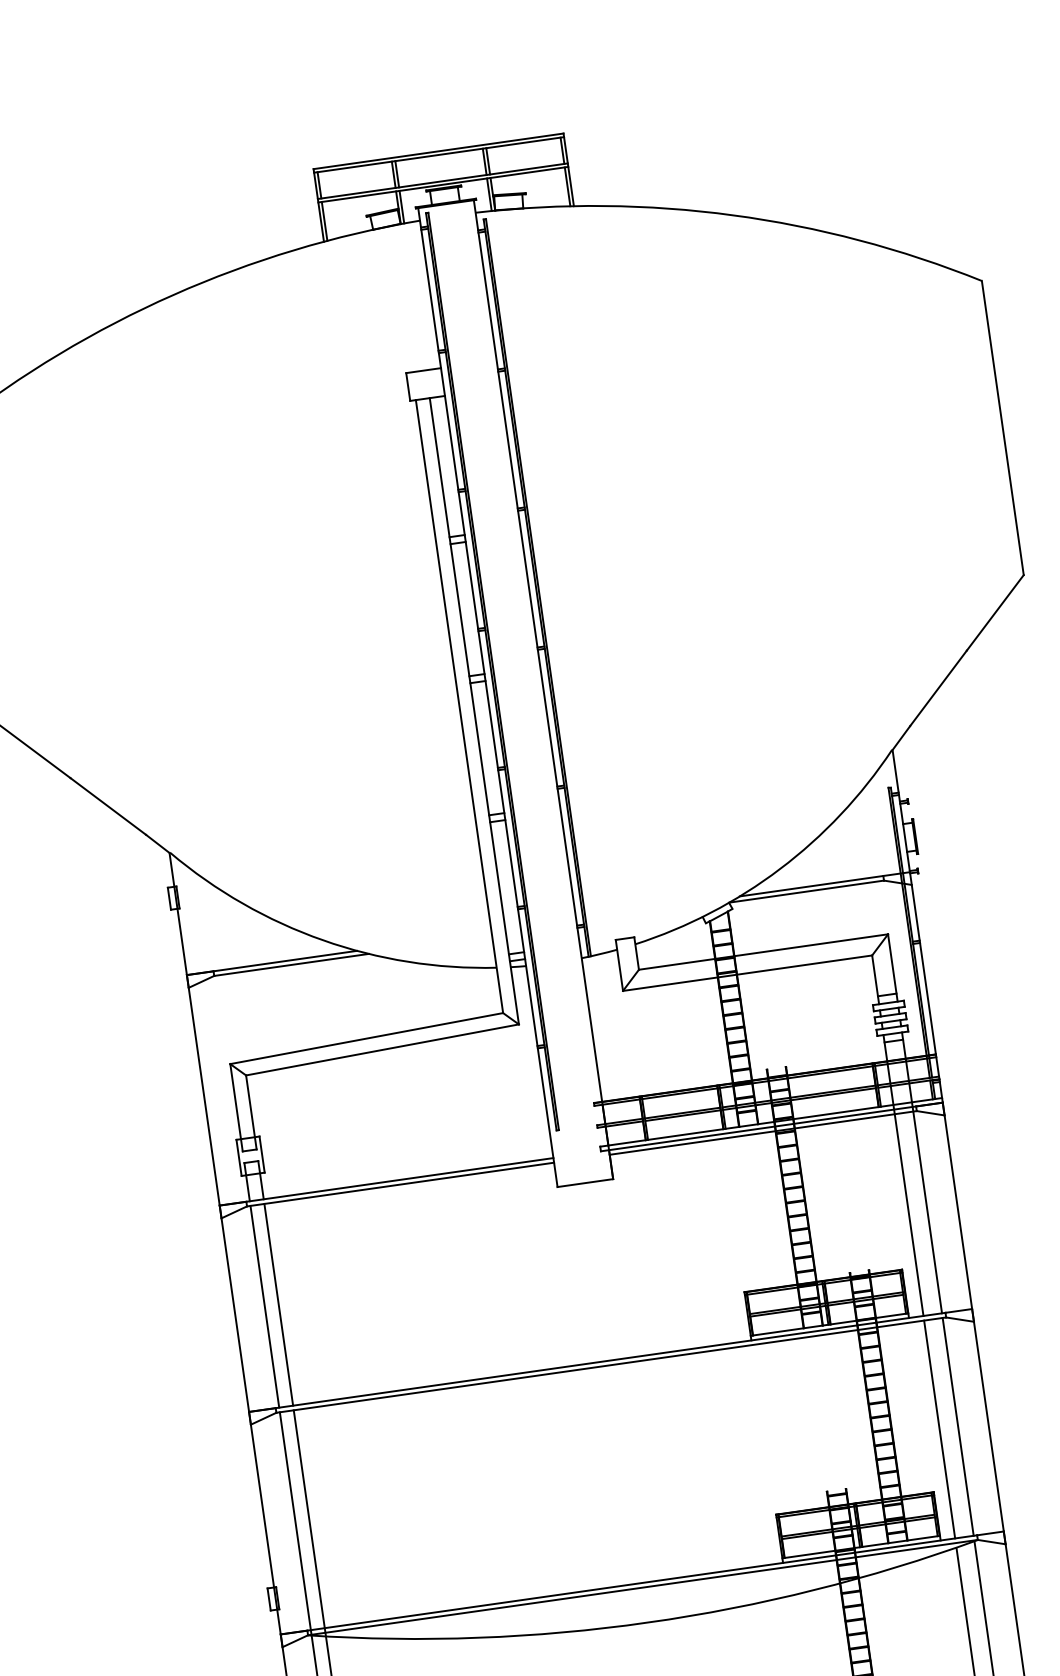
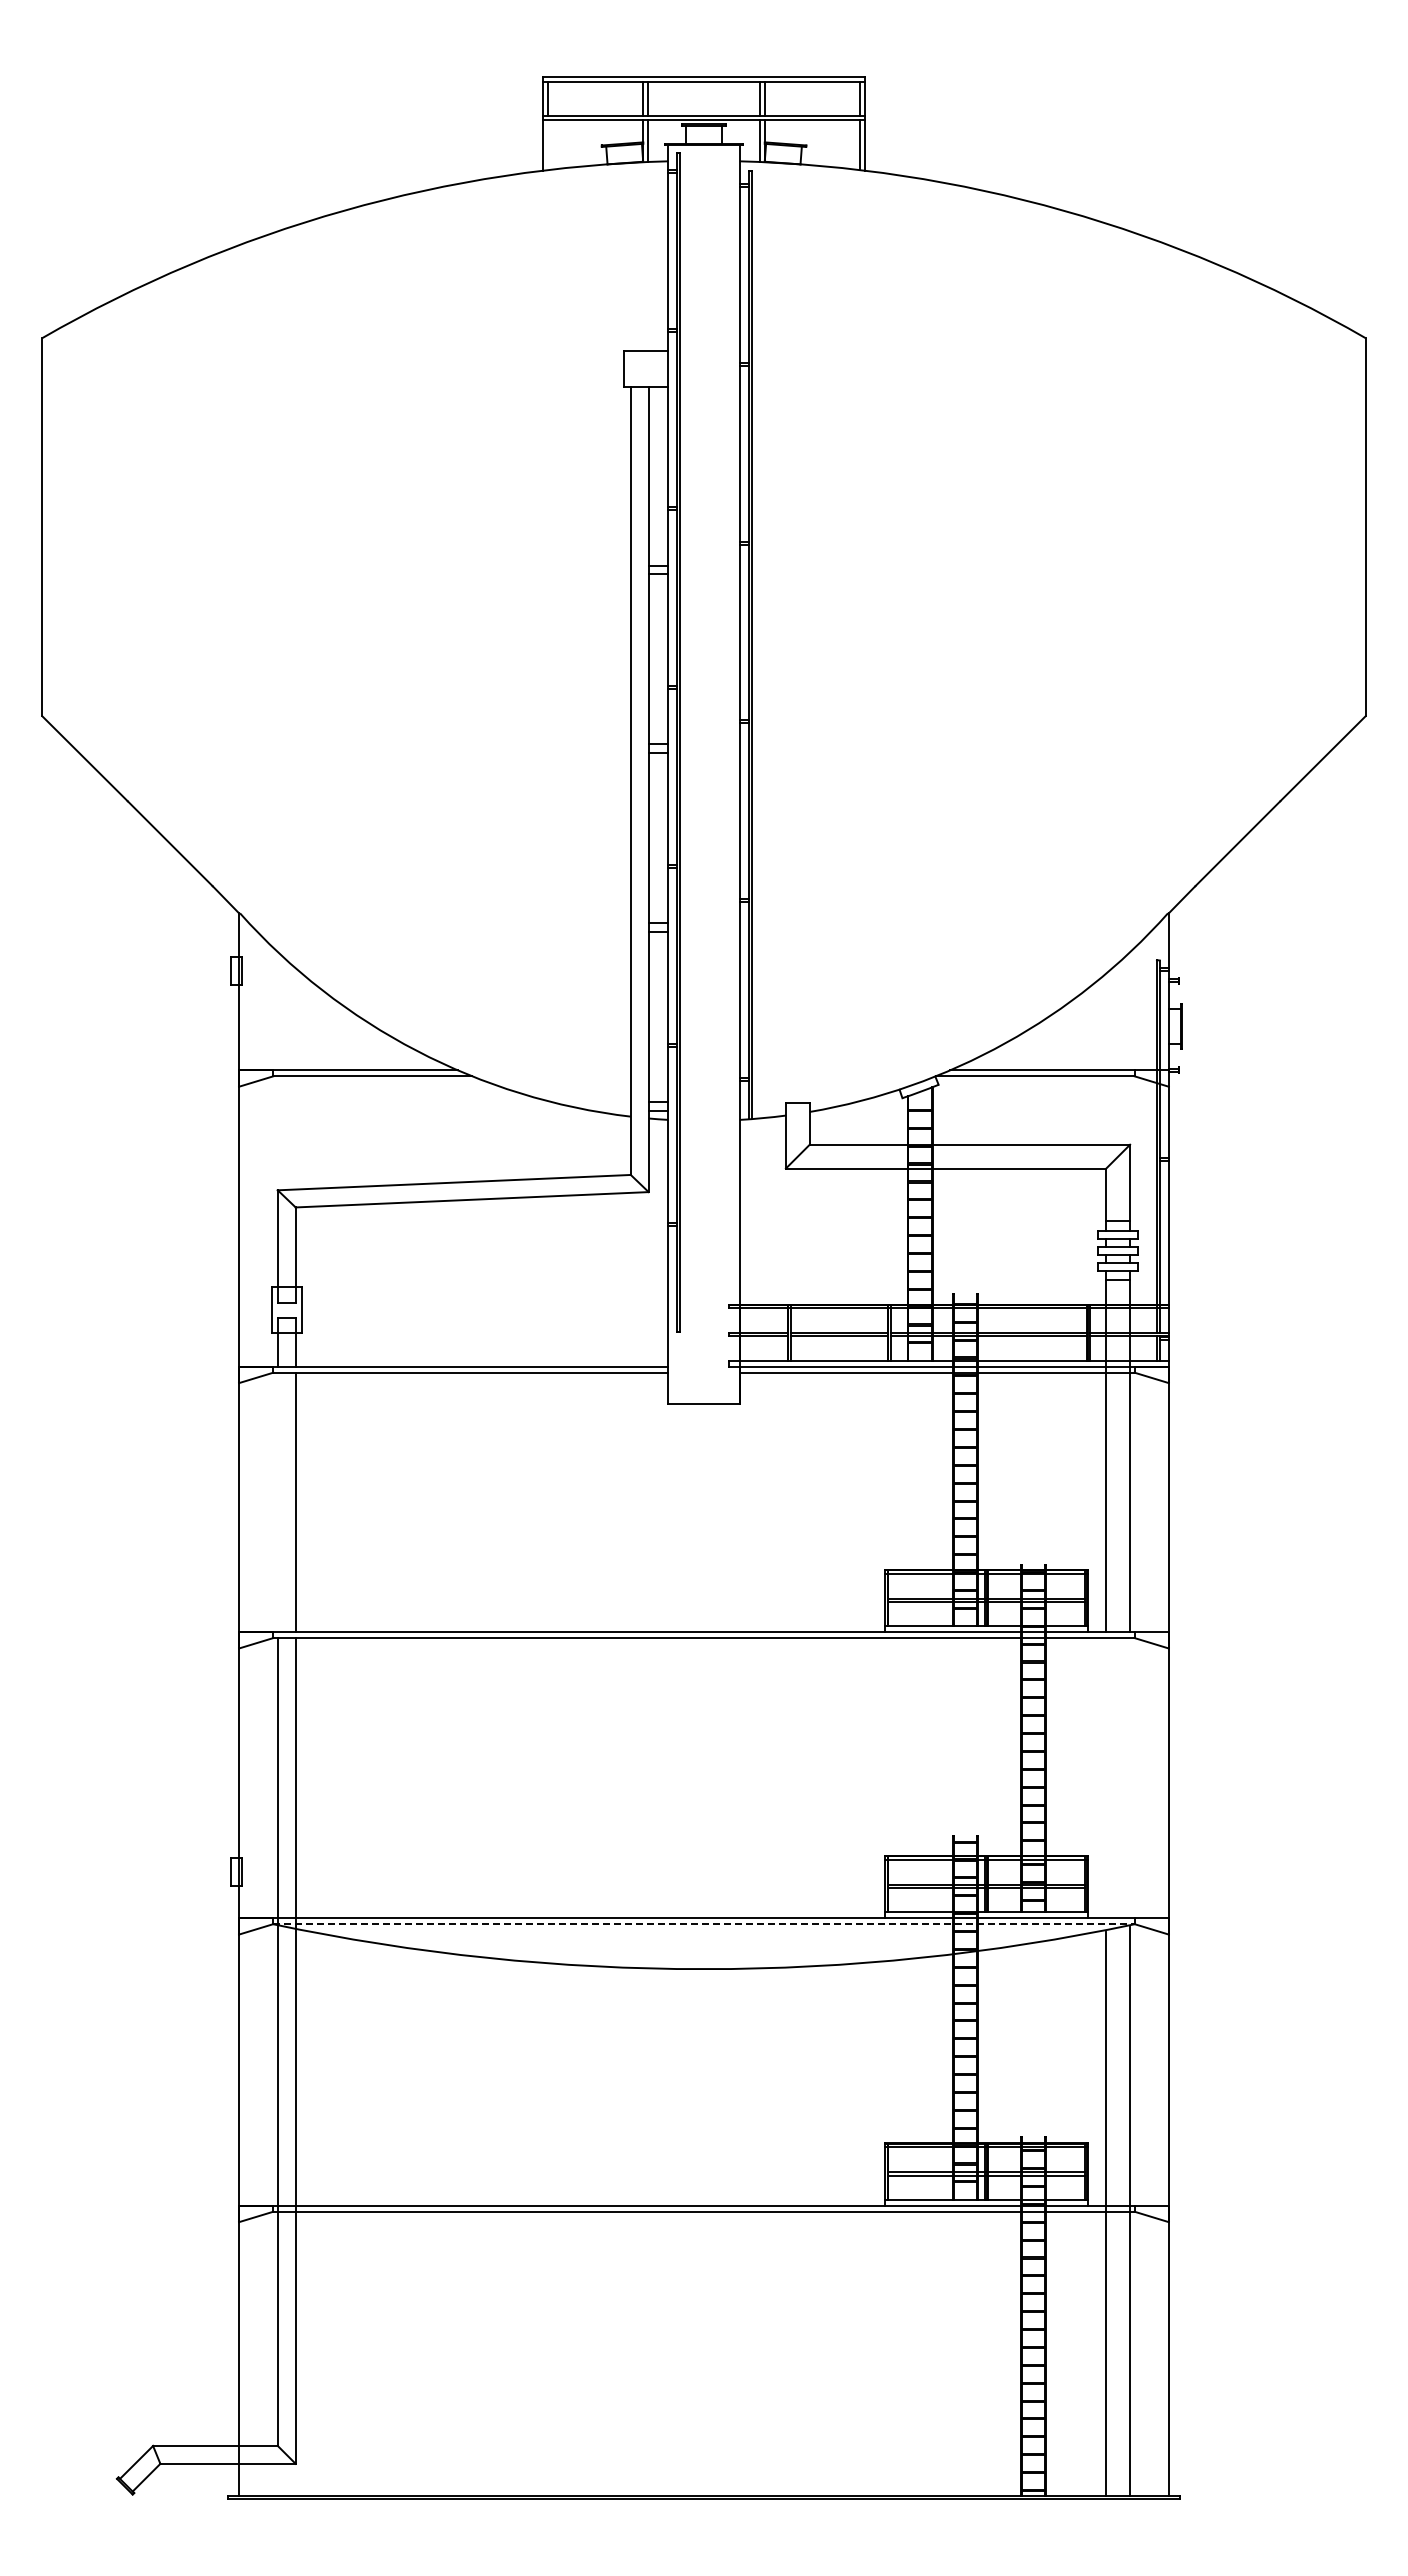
line: (324, 221) -> (547, 145), removed
line: (264, 1306) -> (277, 1502), removed
line: (958, 1427) -> (1130, 1778), removed
line: (939, 1429) -> (1106, 1778), removed
line: (642, 1587) -> (703, 1924), solid -> dashed

